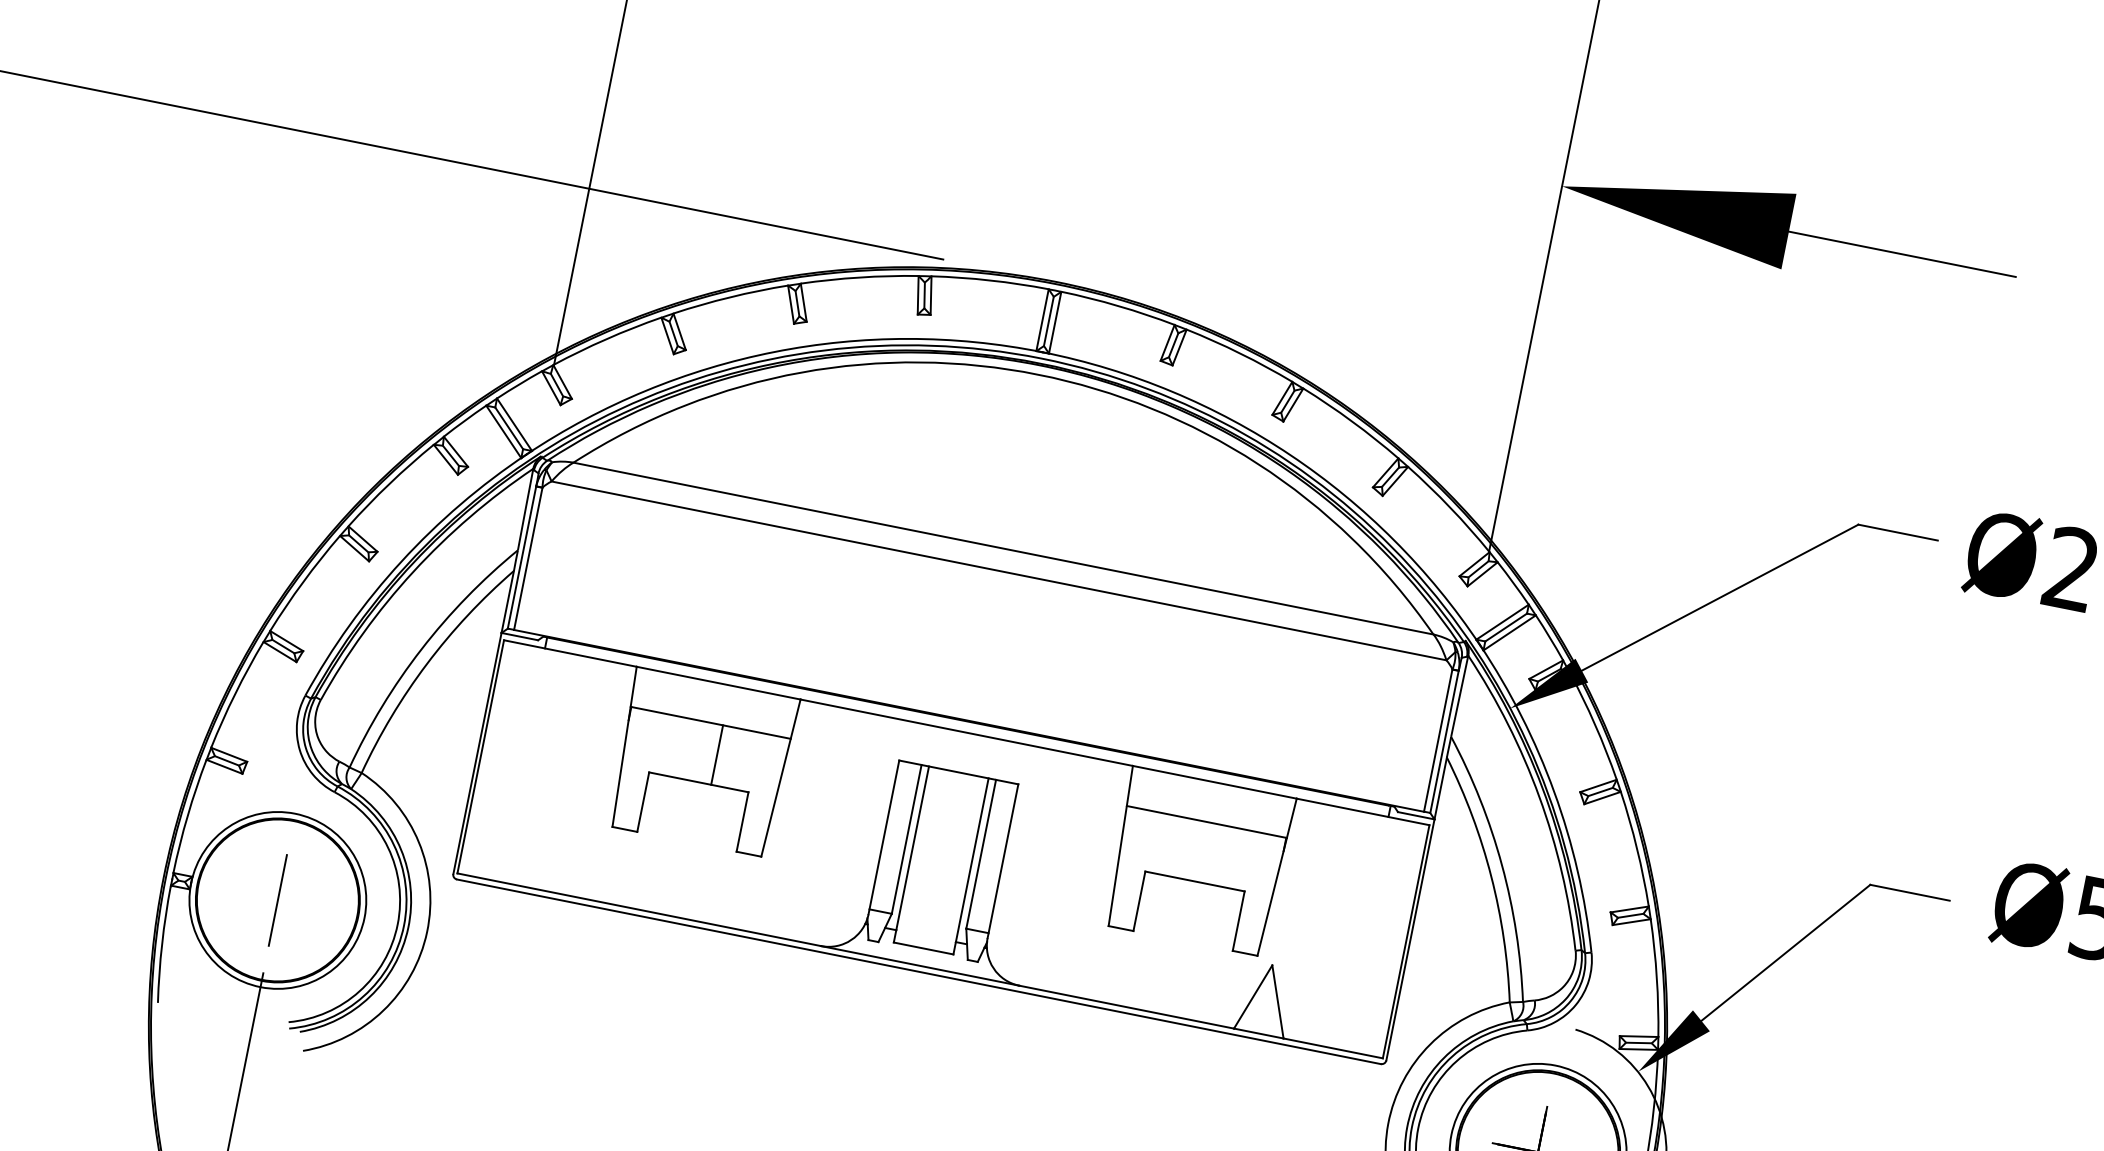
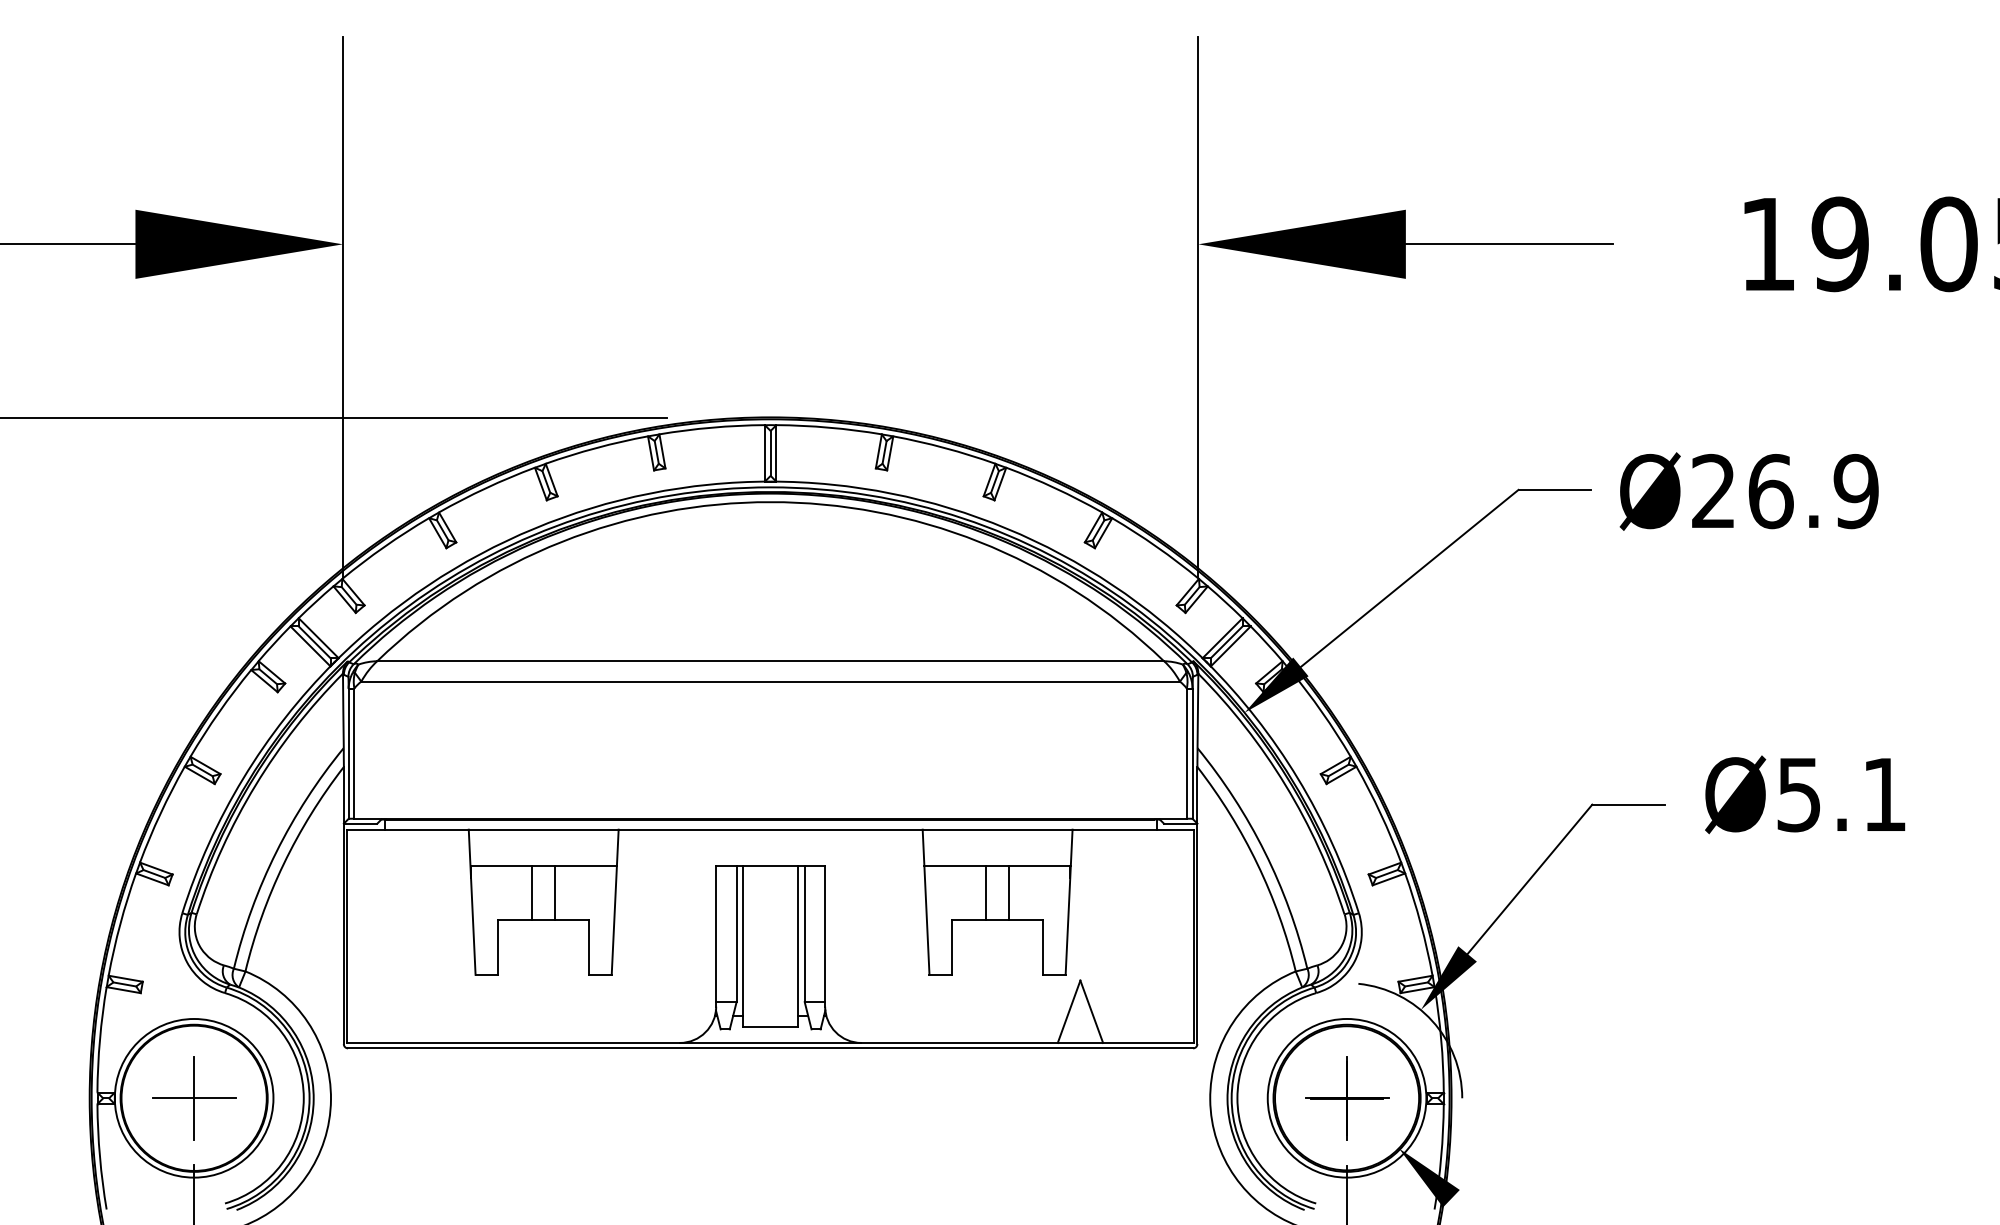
line: (692, 749) -> (532, 892), added
line: (1188, 848) -> (986, 892), added
line: (1212, 853) -> (1008, 892), added
line: (277, 900) -> (193, 1098), added

